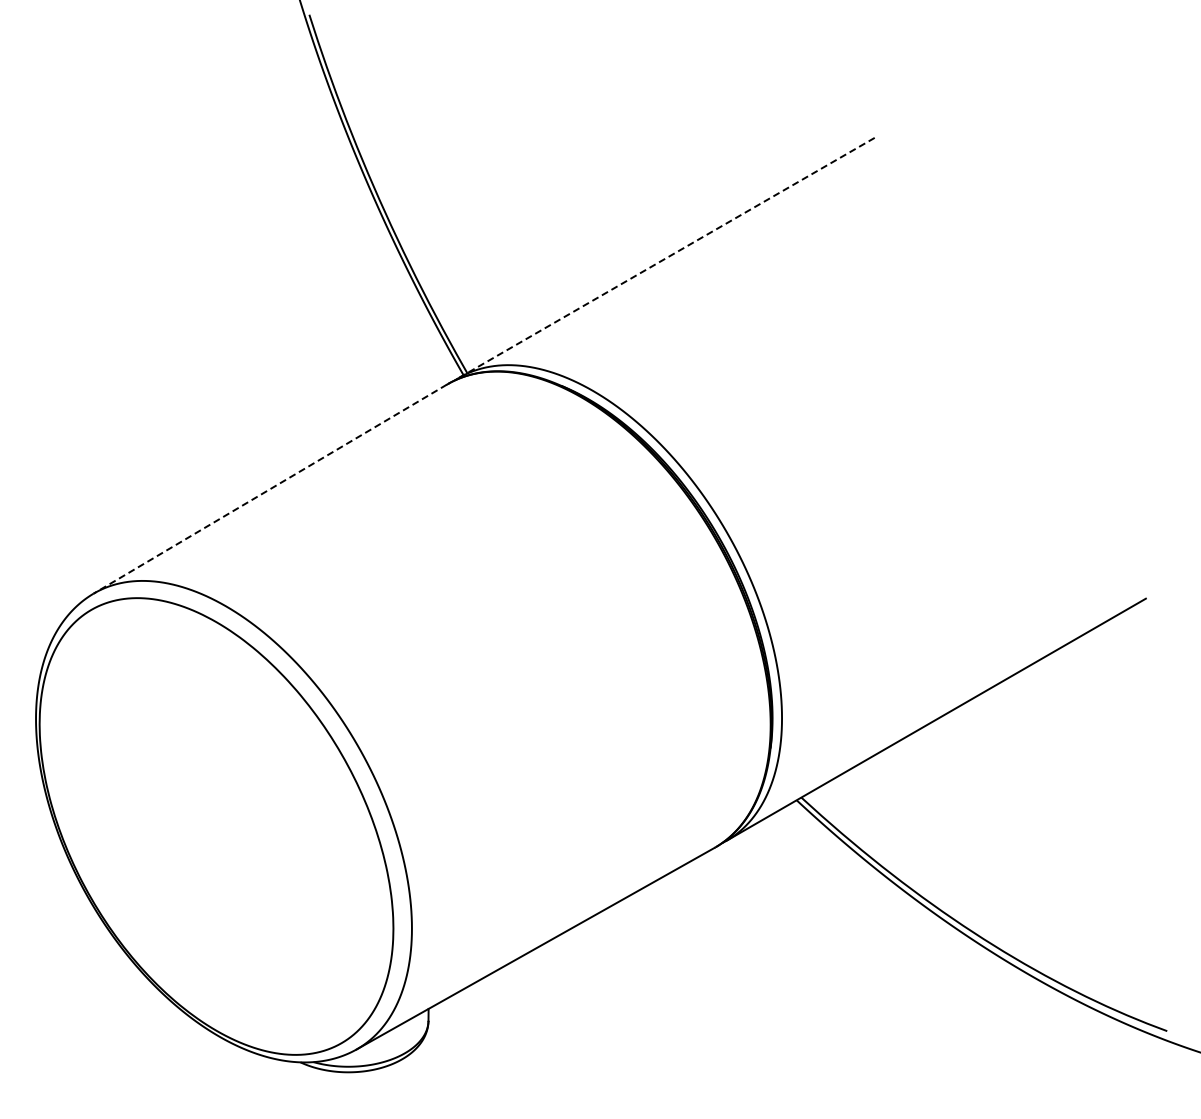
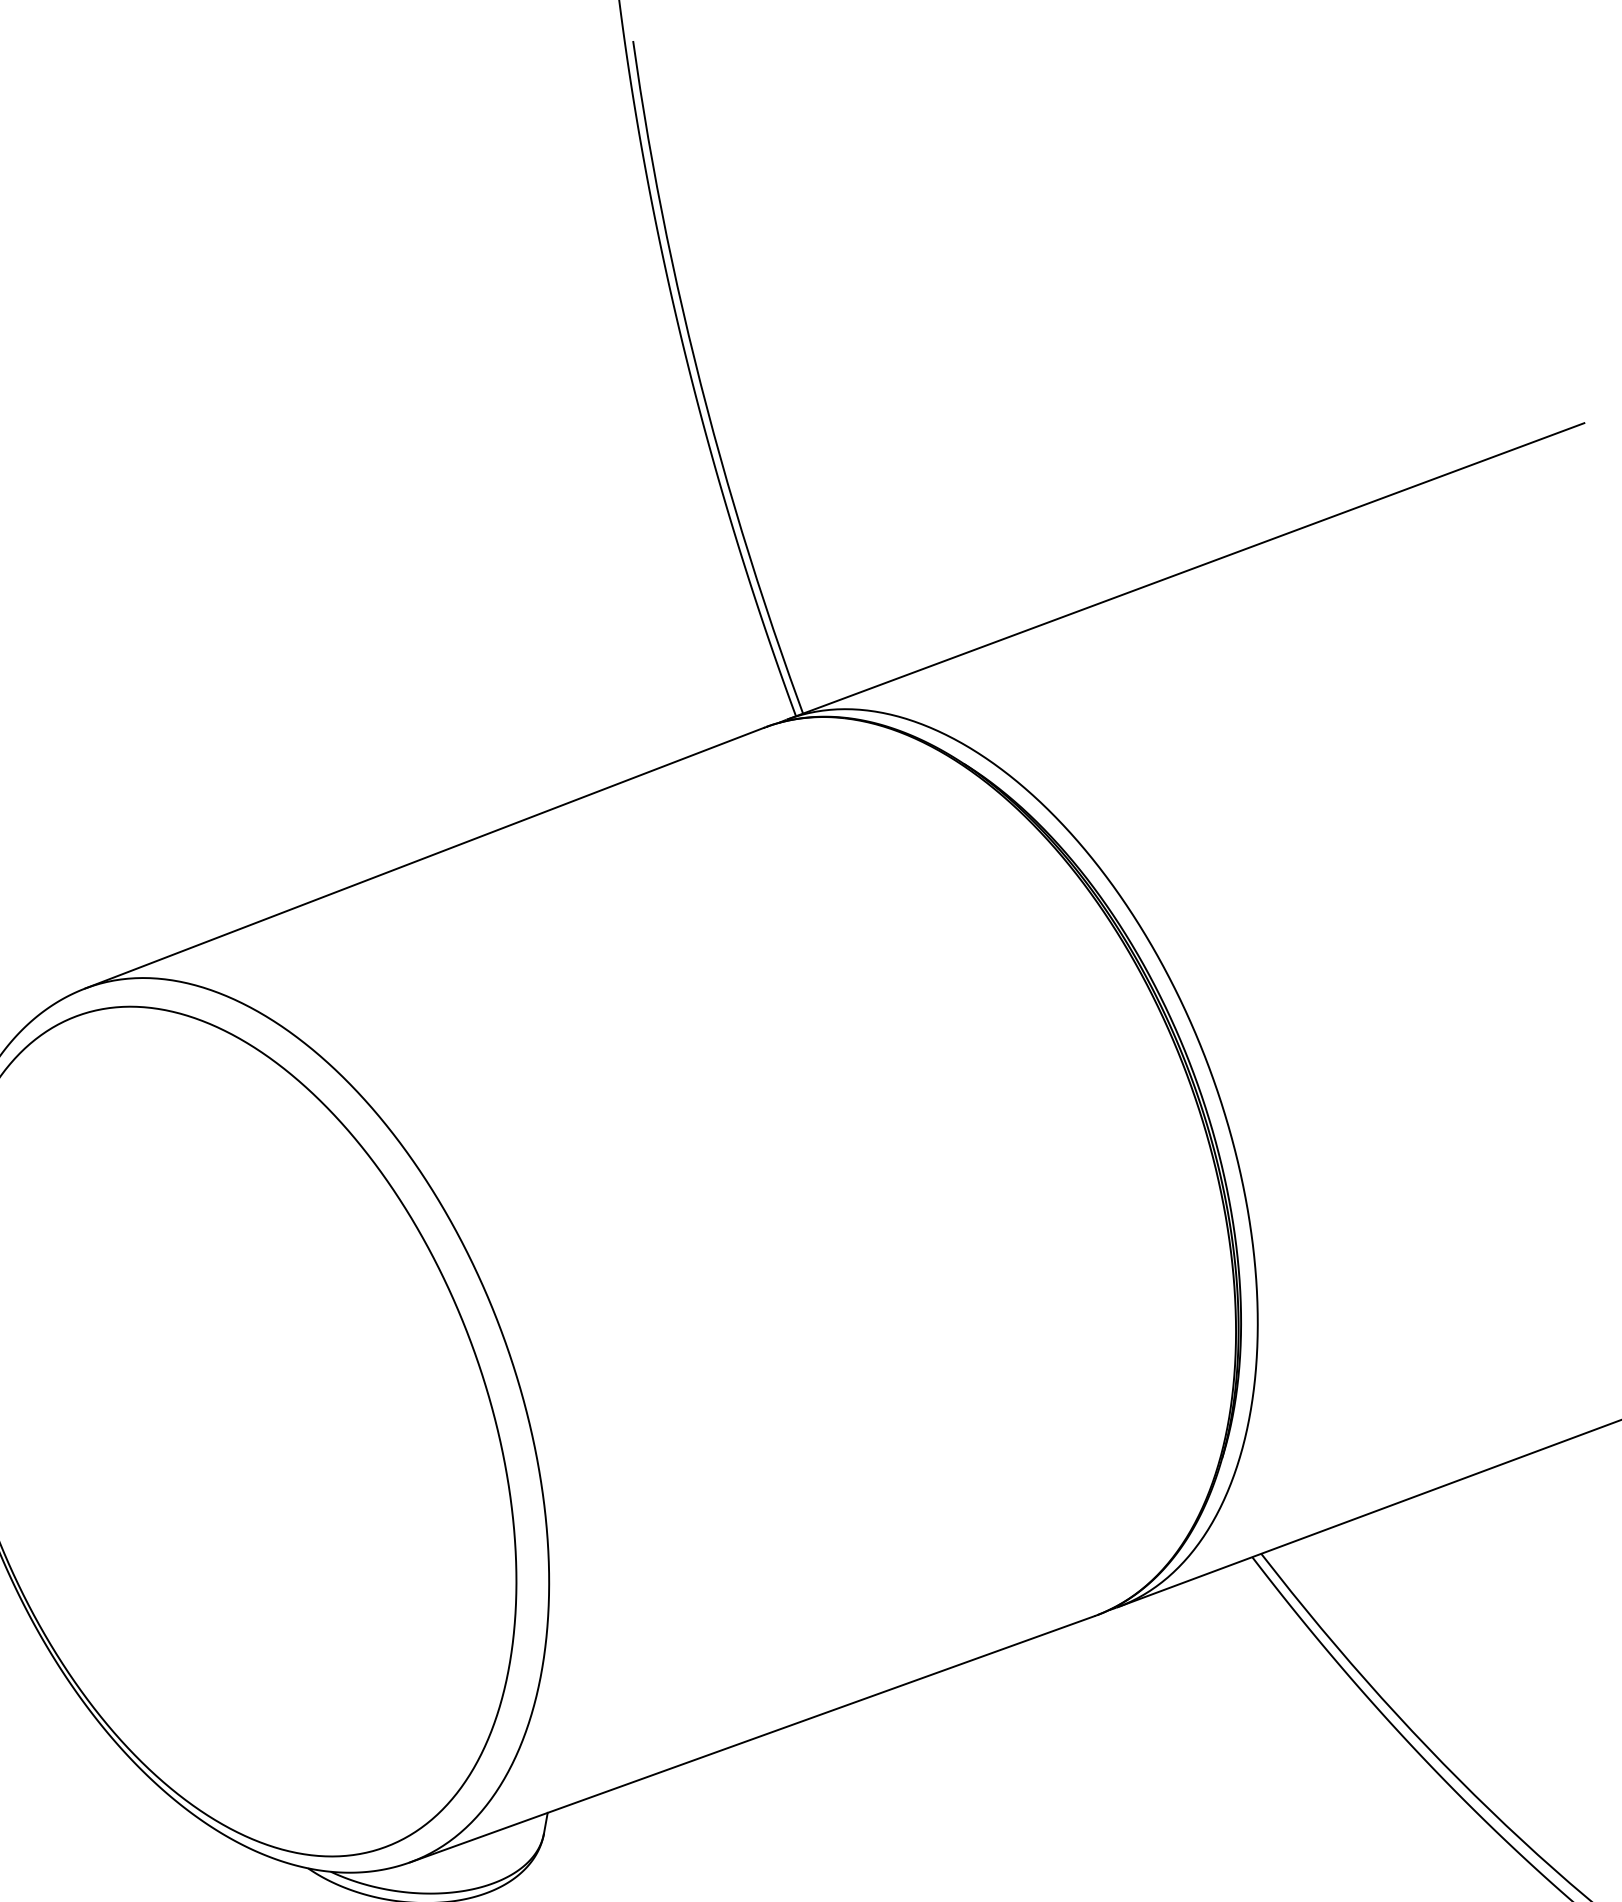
line: (667, 257) -> (1186, 570), dashed -> solid
line: (269, 489) -> (423, 858), dashed -> solid

